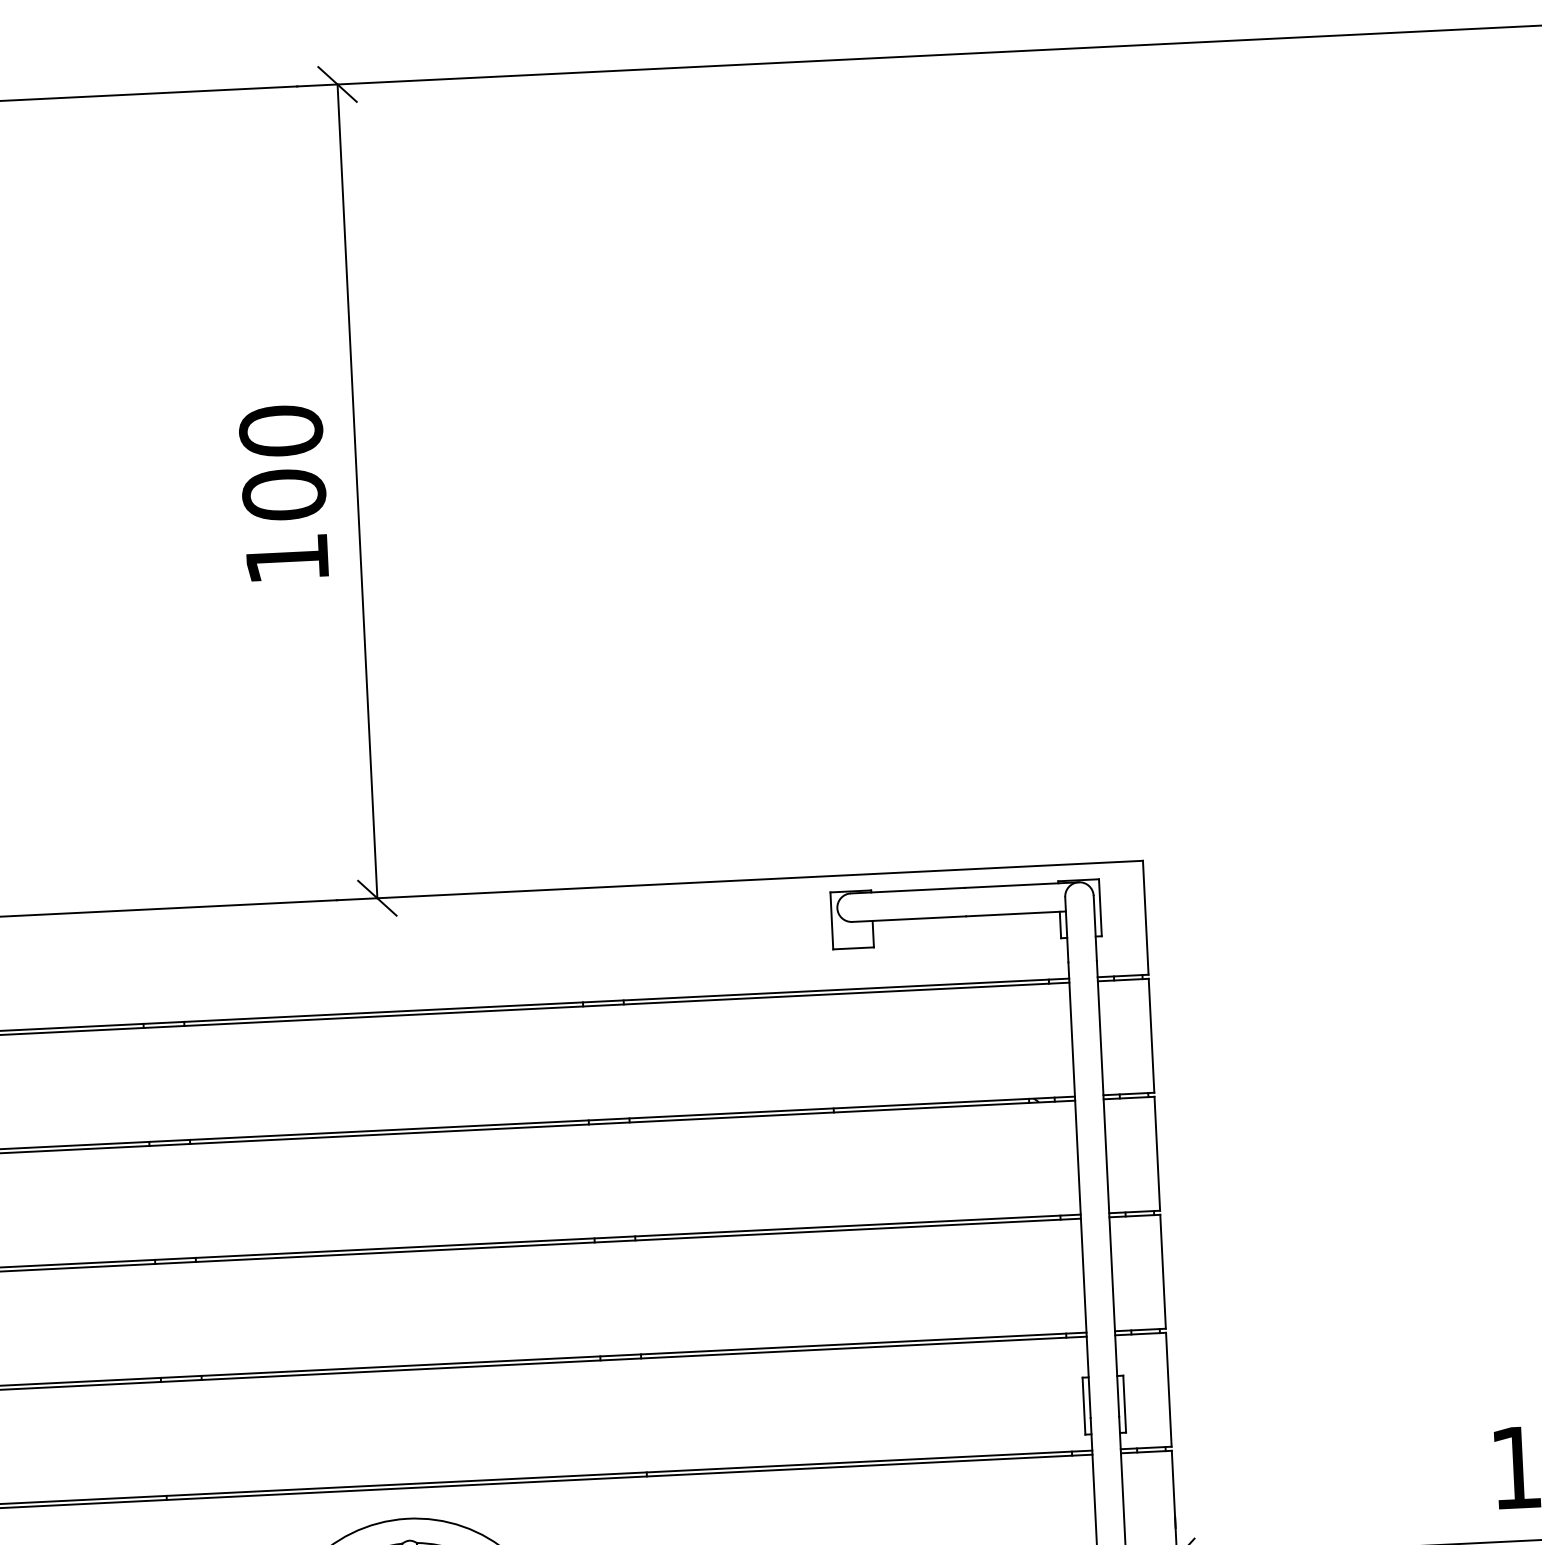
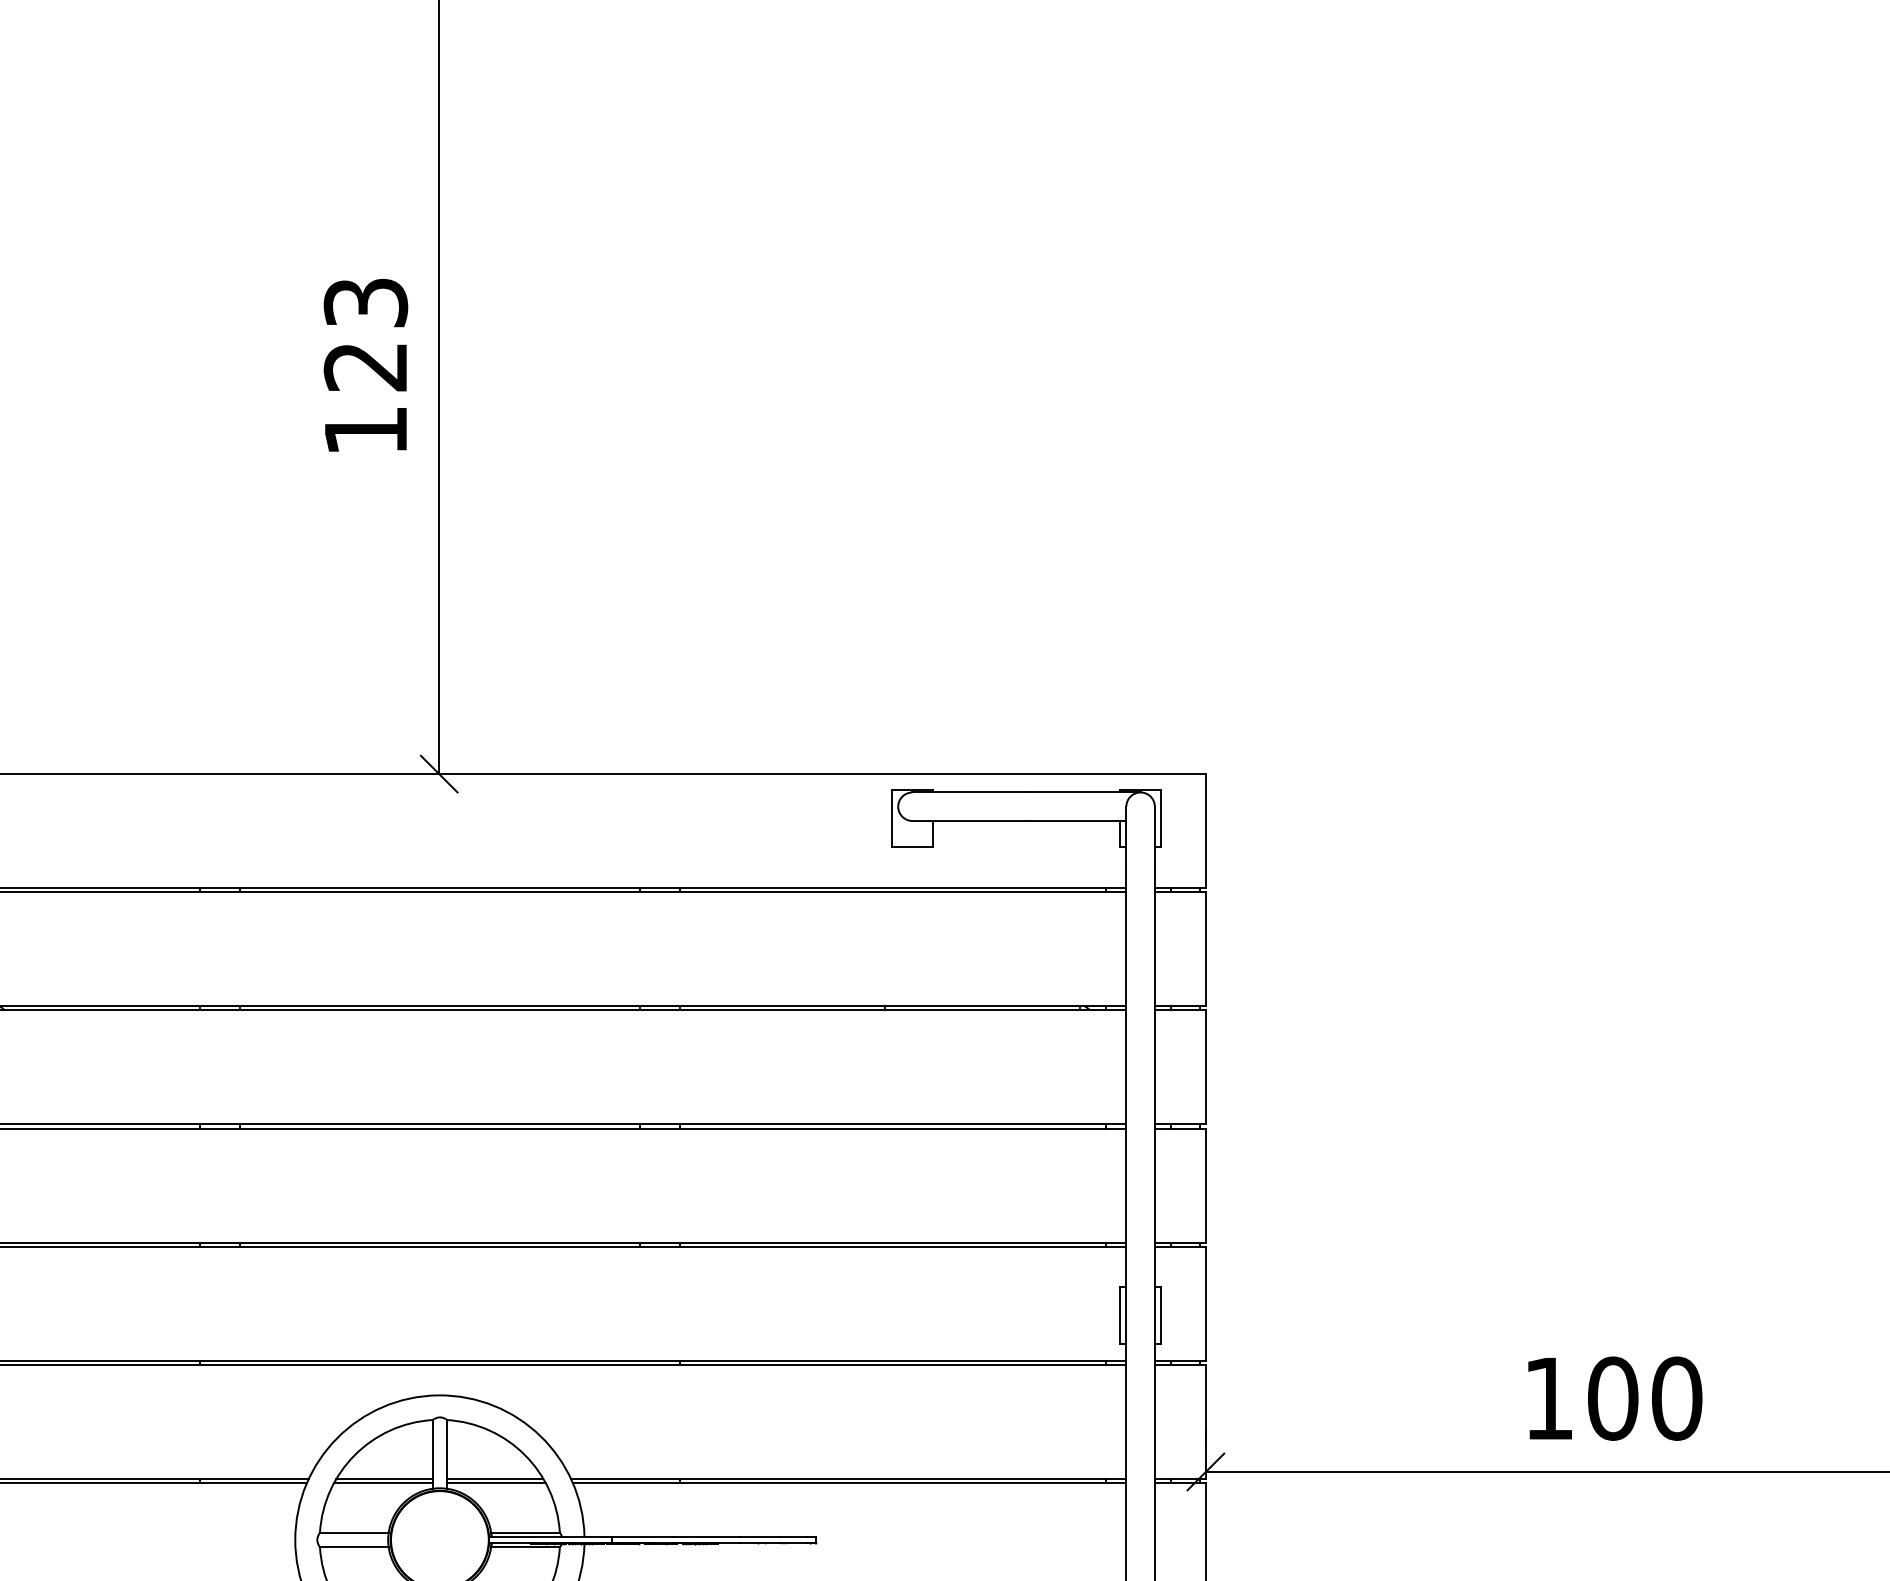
text: (282, 462) -> (365, 334), 100 -> 123

